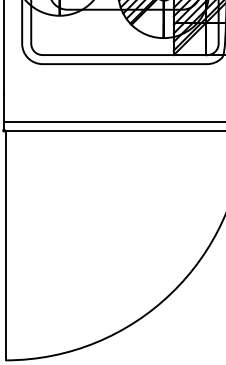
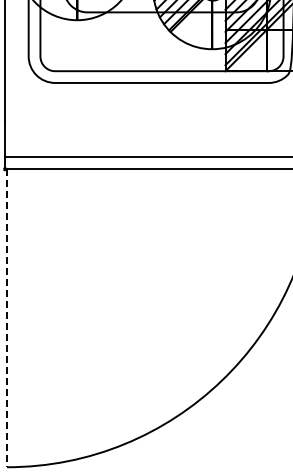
line: (5, 245) -> (7, 318), solid -> dashed

